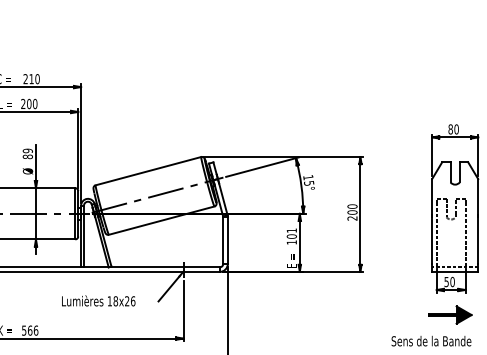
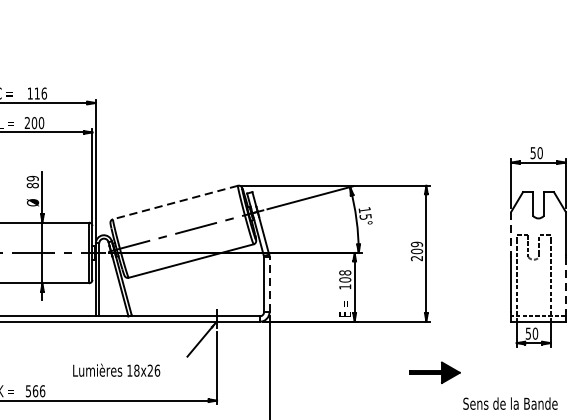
text: (31, 78) -> (37, 92), 210 -> 116
text: (450, 129) -> (532, 153), 80 -> 50
line: (148, 171) -> (175, 202), solid -> dashed
line: (432, 197) -> (511, 233), solid -> dashed
text: (352, 206) -> (416, 244), 200 -> 209
text: (291, 230) -> (344, 272), 101 -> 108
line: (227, 240) -> (269, 284), solid -> dashed
line: (478, 241) -> (566, 285), solid -> dashed
text: (98, 300) -> (116, 369), moved
part: (450, 314) -> (434, 372), moved

